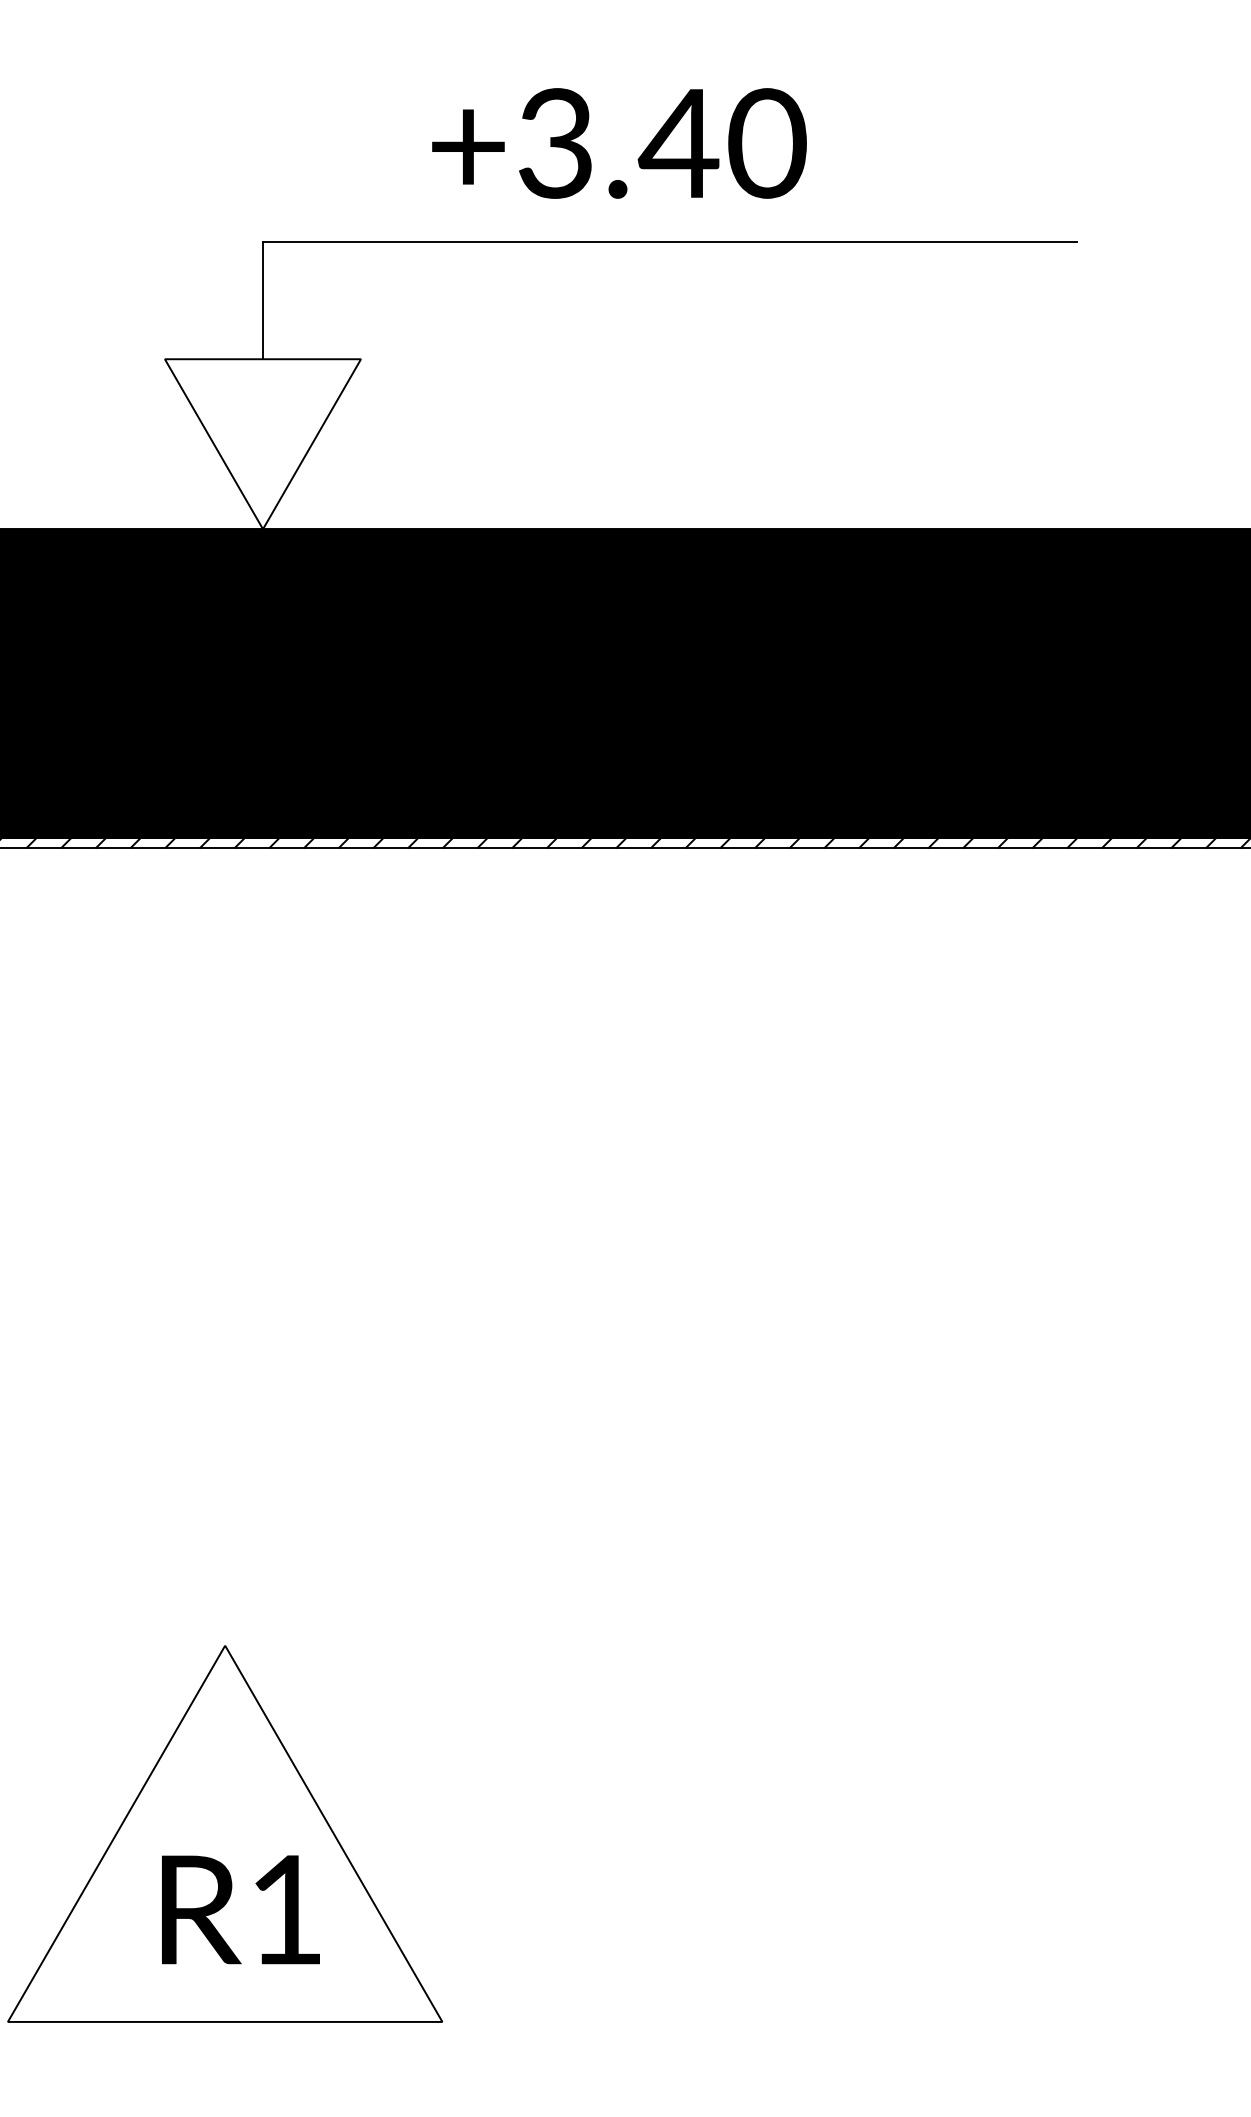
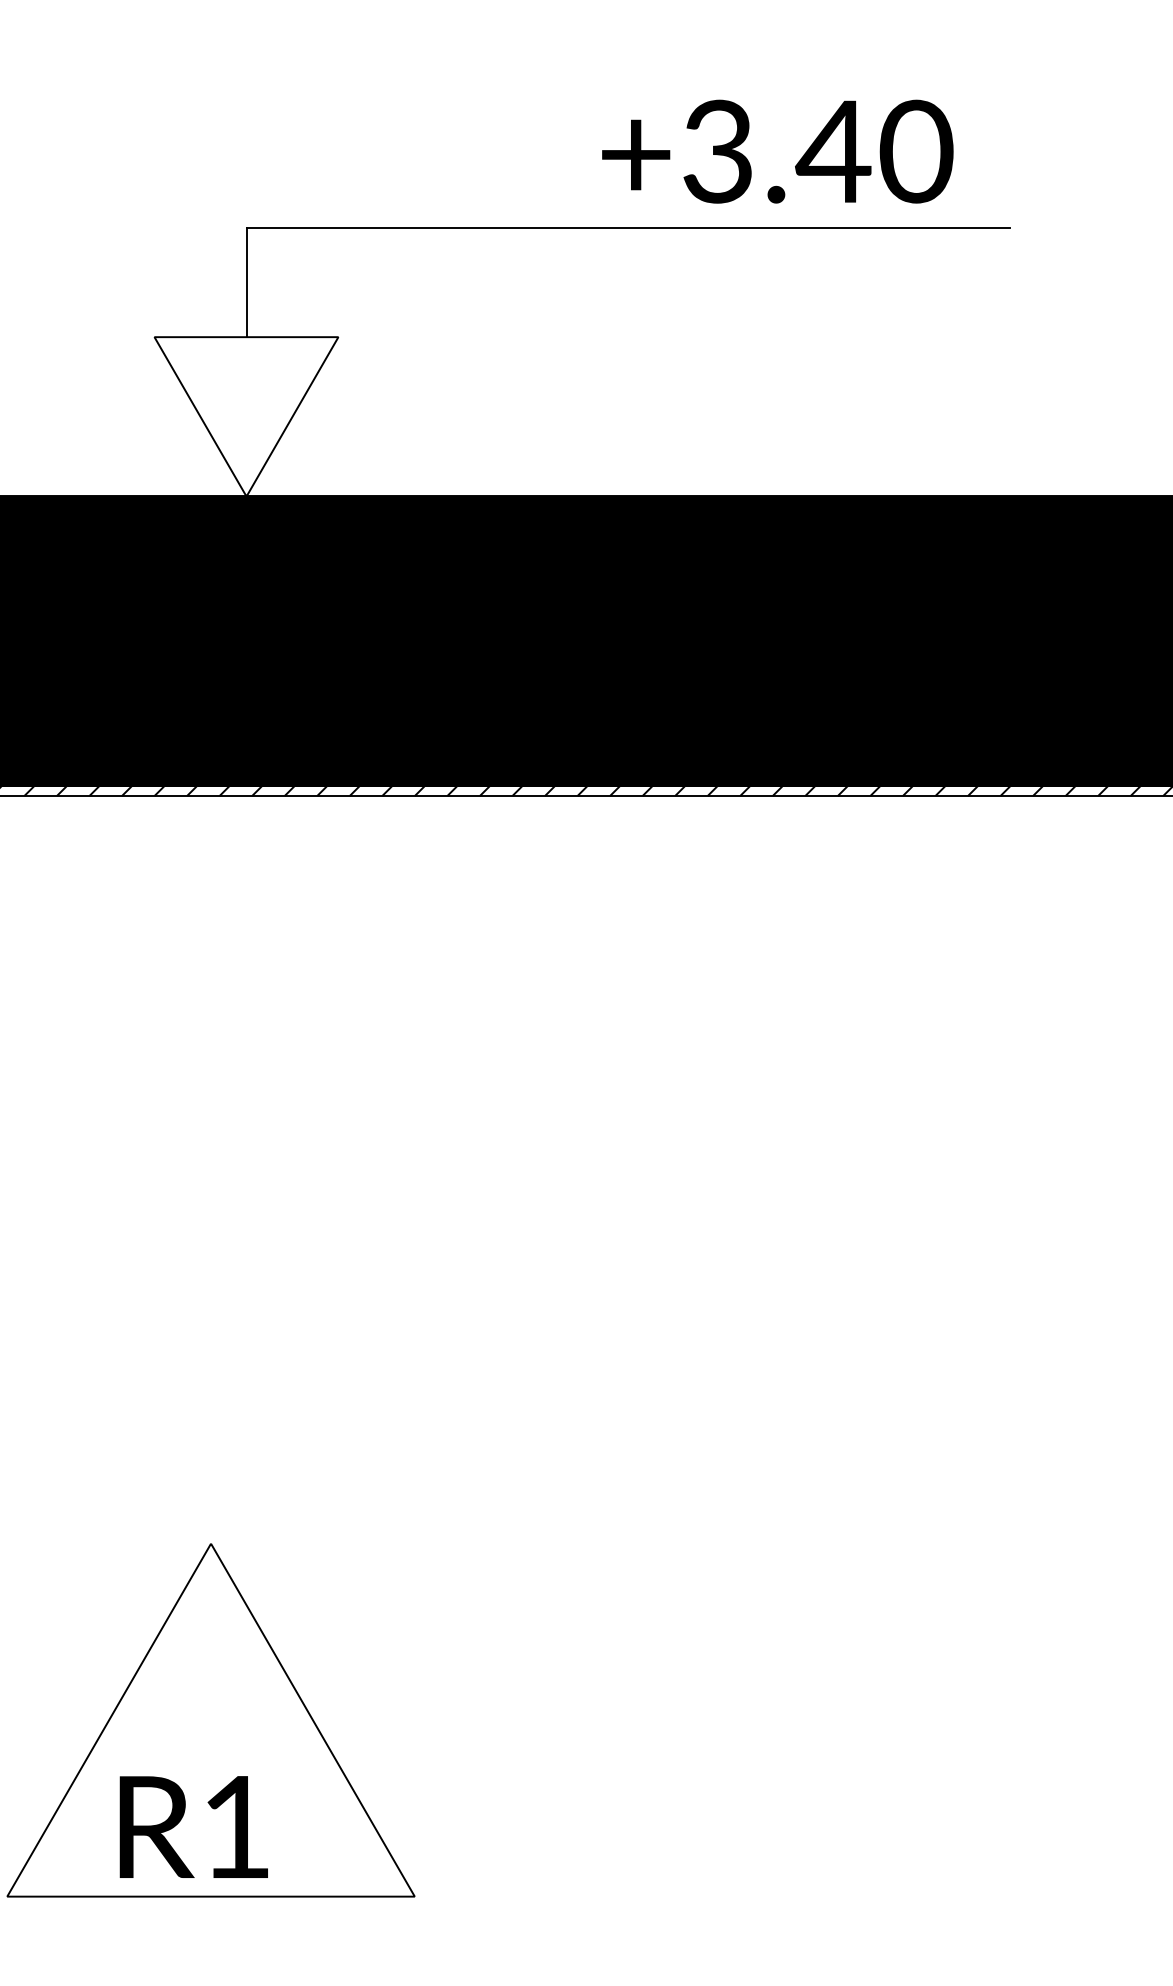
text: (619, 143) -> (777, 151), moved
text: (240, 1909) -> (193, 1826), moved

